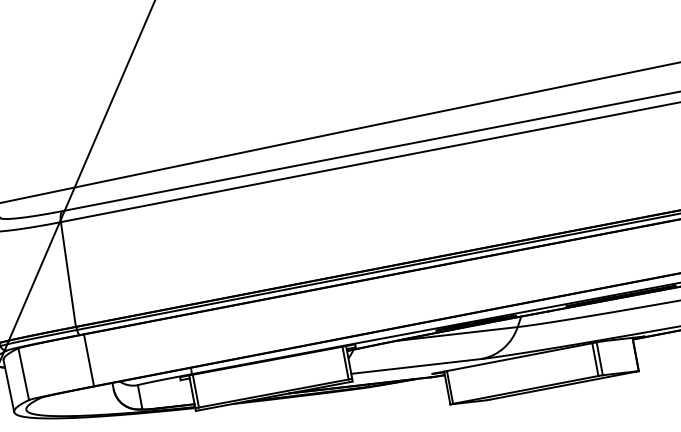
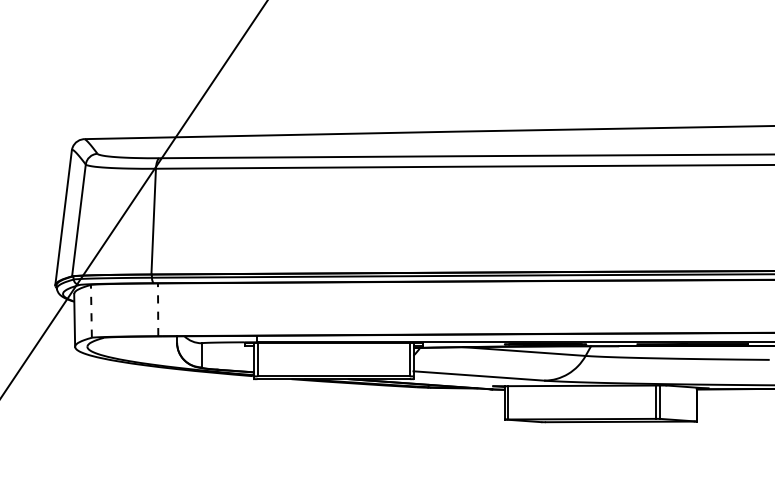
line: (89, 360) -> (158, 309), solid -> dashed
line: (23, 373) -> (91, 310), solid -> dashed

